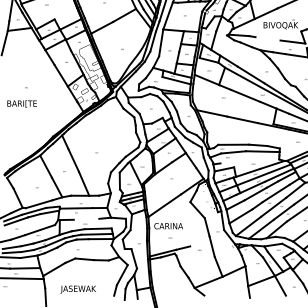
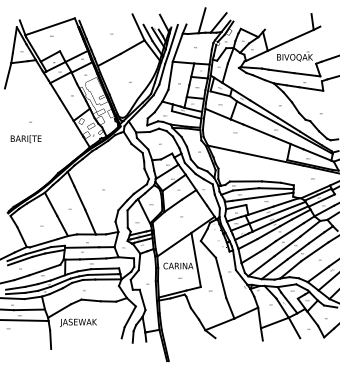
line: (267, 38) -> (281, 71), added
line: (249, 159) -> (262, 196), added
line: (86, 218) -> (93, 258), added
line: (185, 219) -> (195, 259), added
text: (78, 289) -> (78, 322), moved

